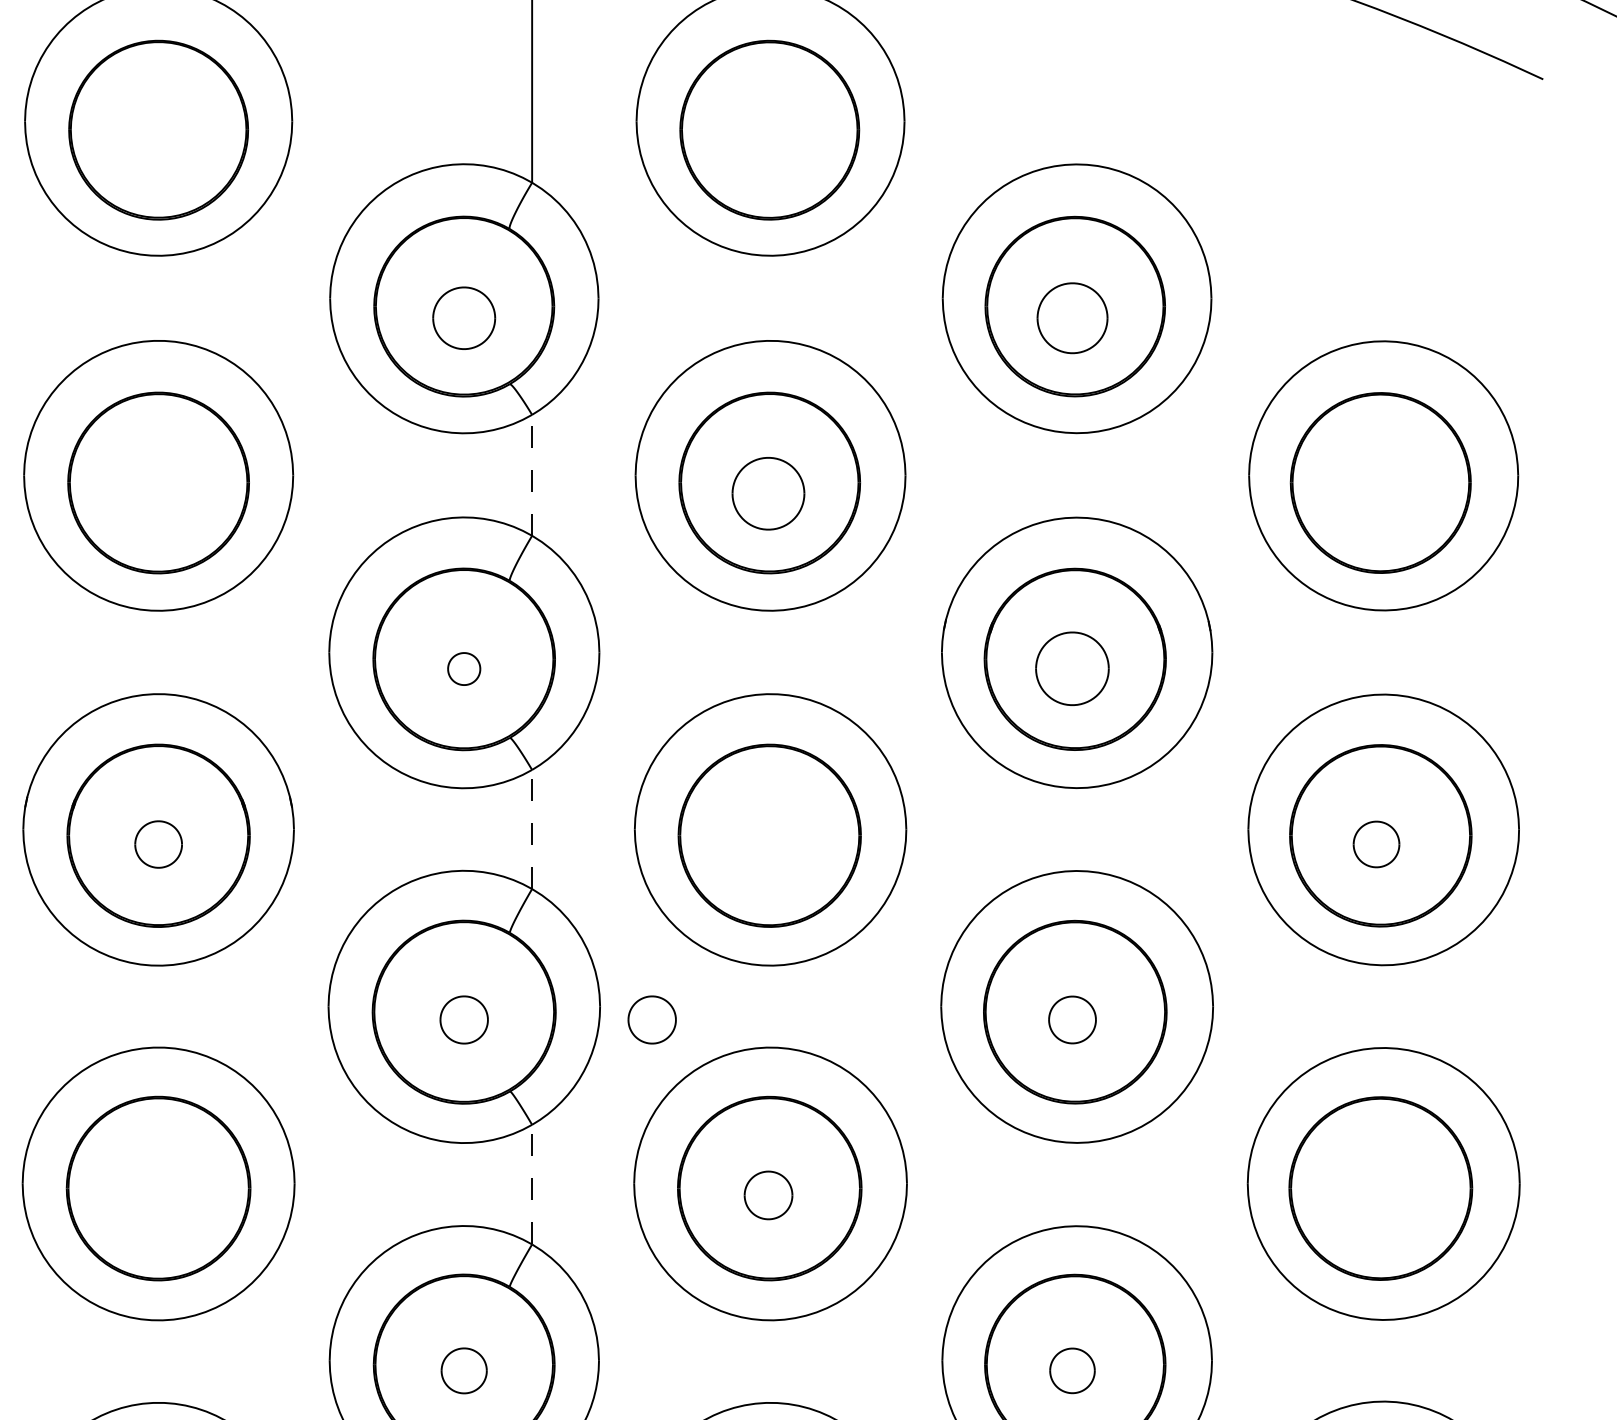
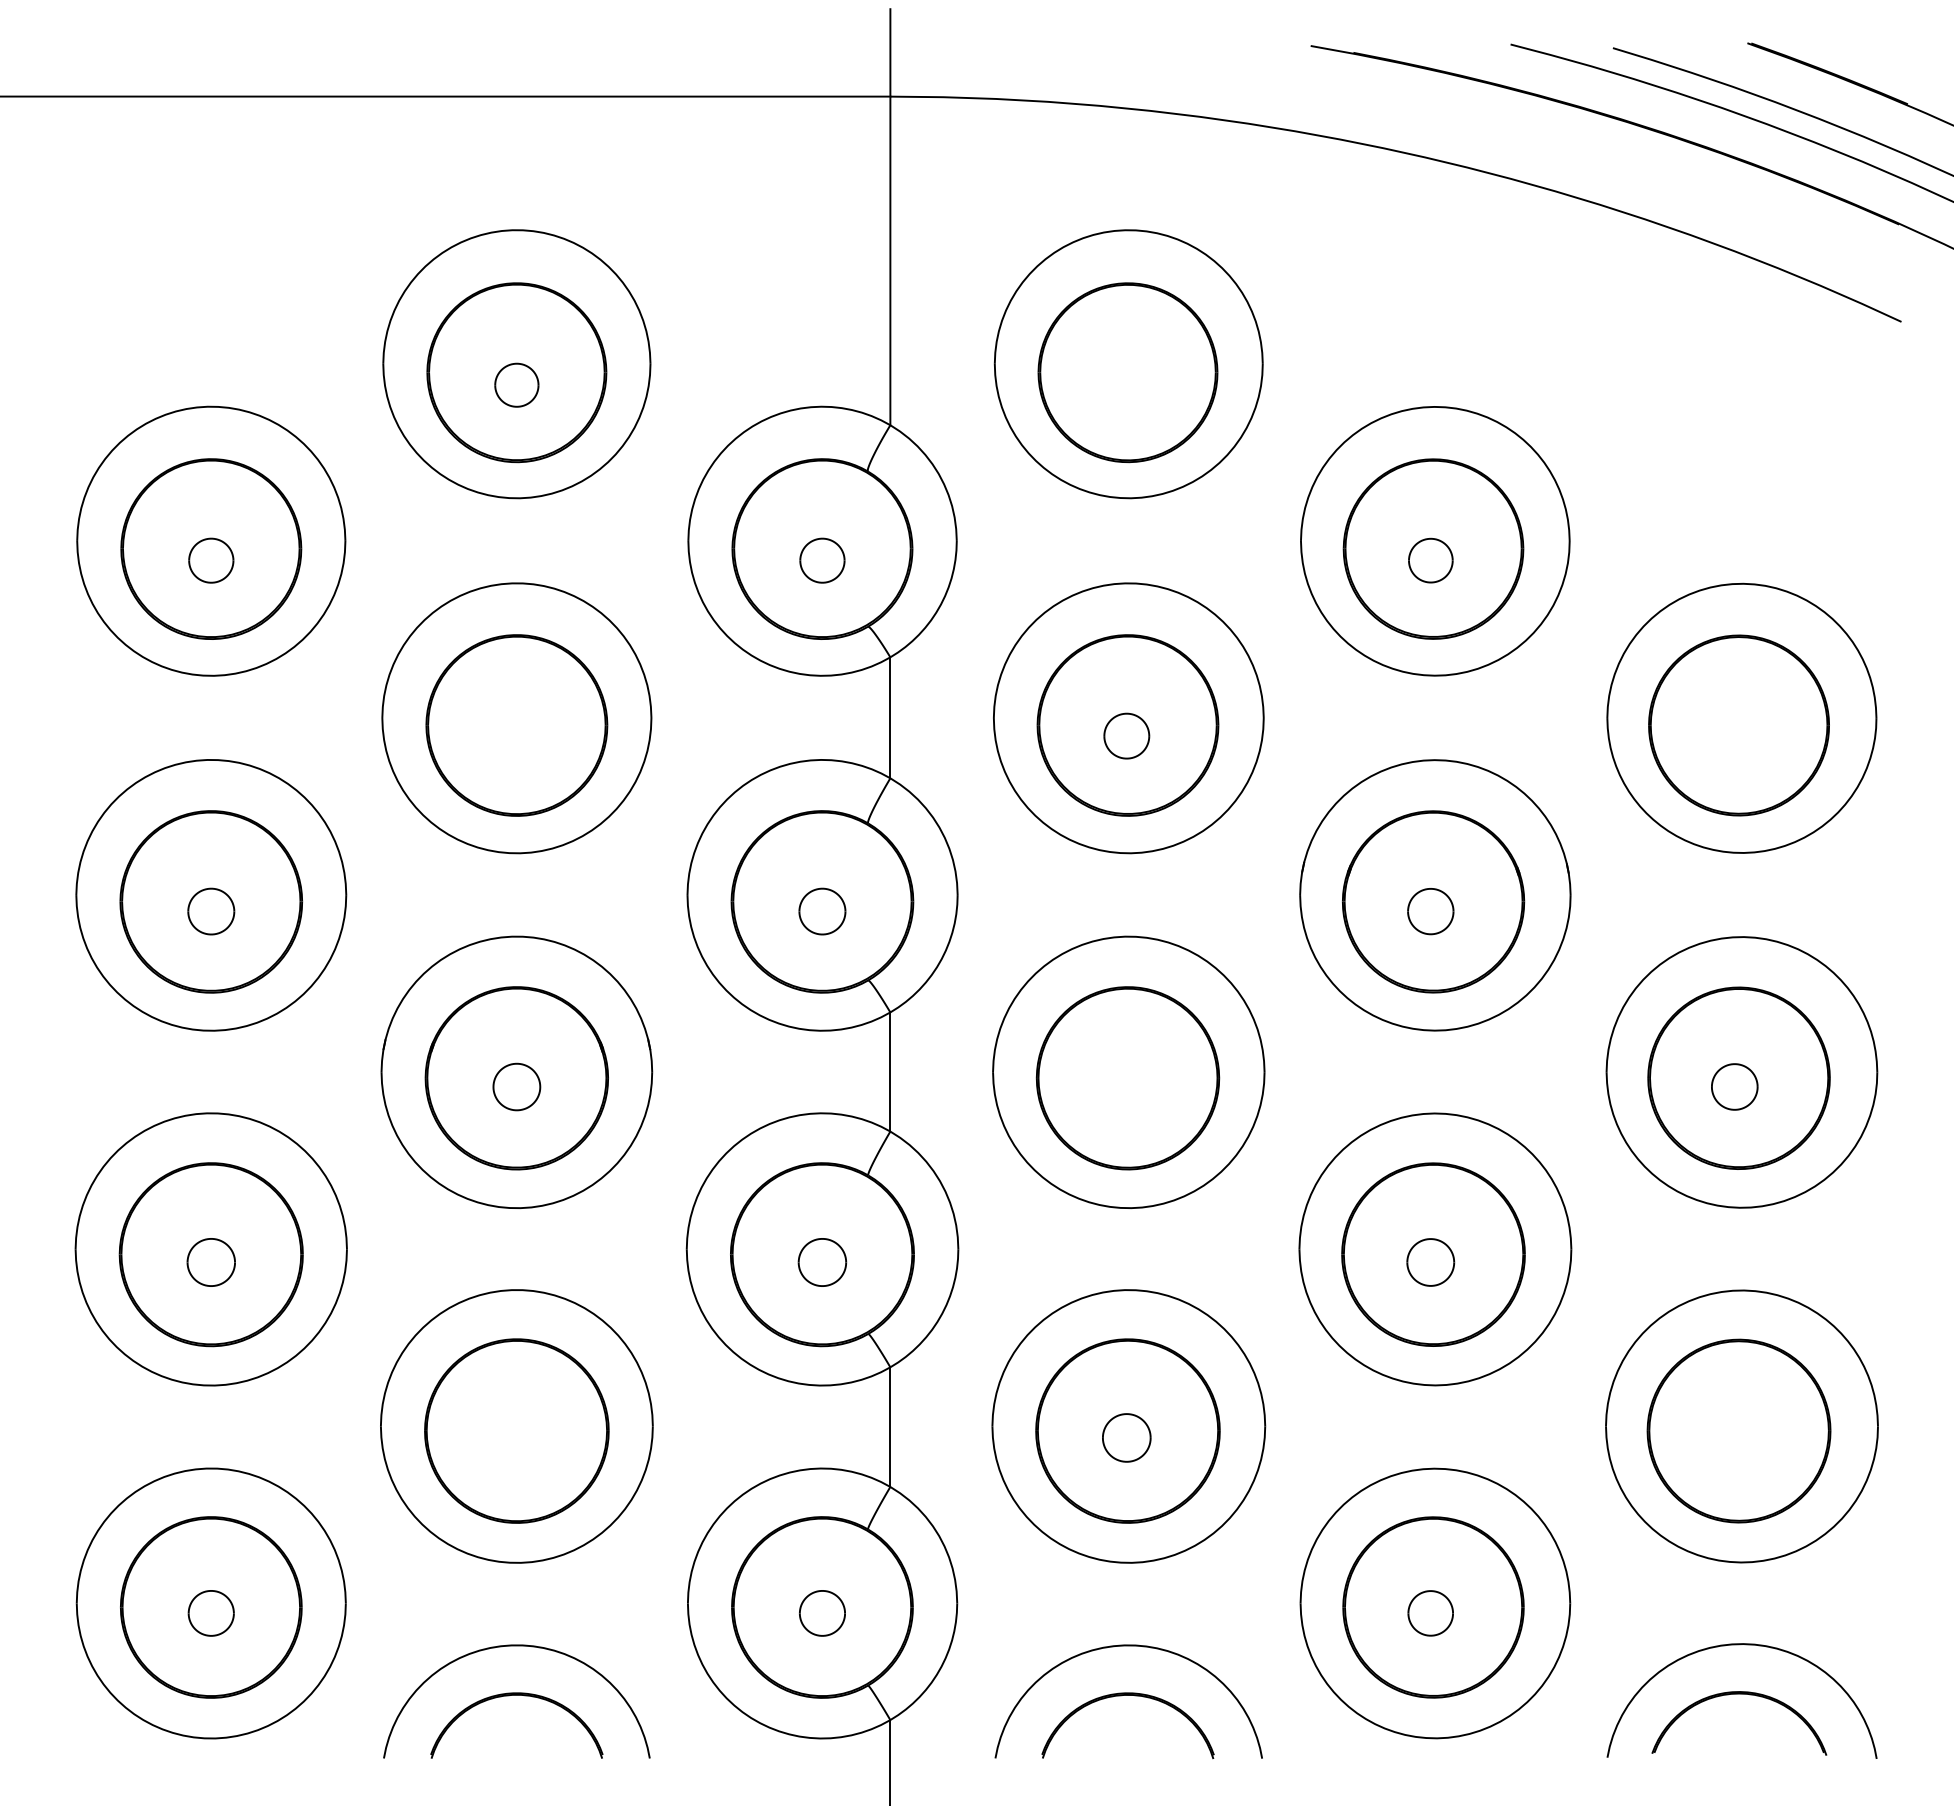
part: (158, 142) -> (516, 384), added
part: (464, 318) -> (822, 560), size x0.71
part: (1072, 318) -> (1430, 560), size x0.62
line: (532, 475) -> (890, 717), dashed -> solid
part: (768, 493) -> (1126, 735), size x0.62
part: (464, 669) -> (822, 911), size x1.43
part: (1072, 669) -> (1430, 911), size x0.62
line: (532, 829) -> (890, 1071), dashed -> solid
part: (652, 1020) -> (1010, 1262), removed
line: (532, 1185) -> (890, 1427), dashed -> solid

